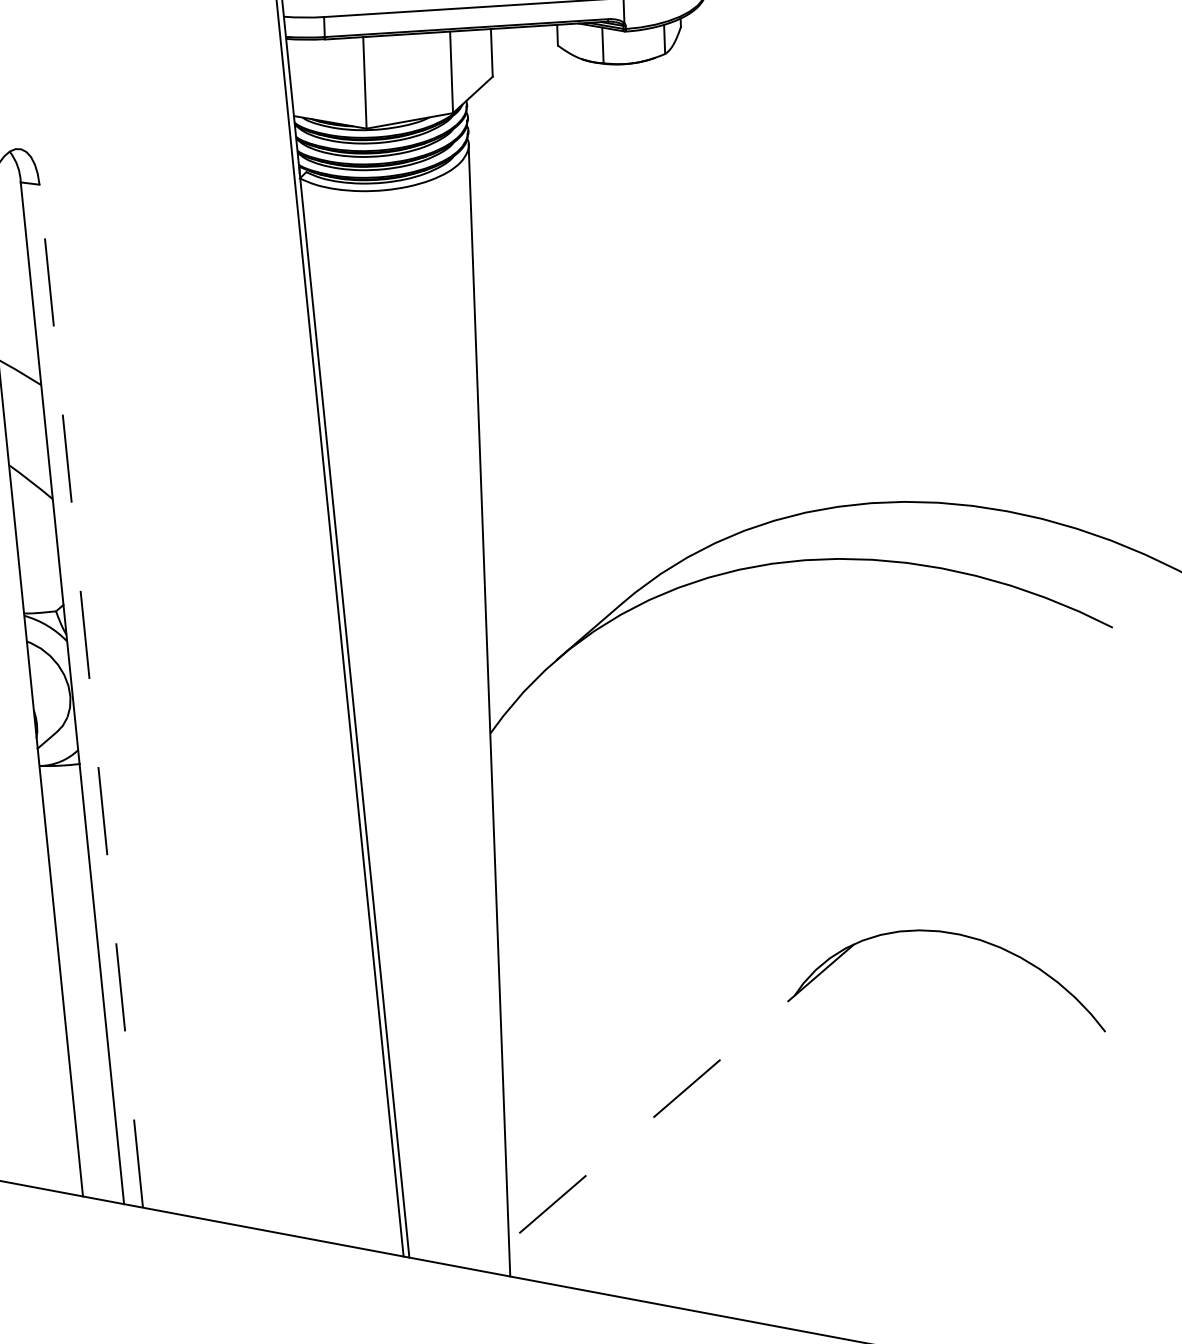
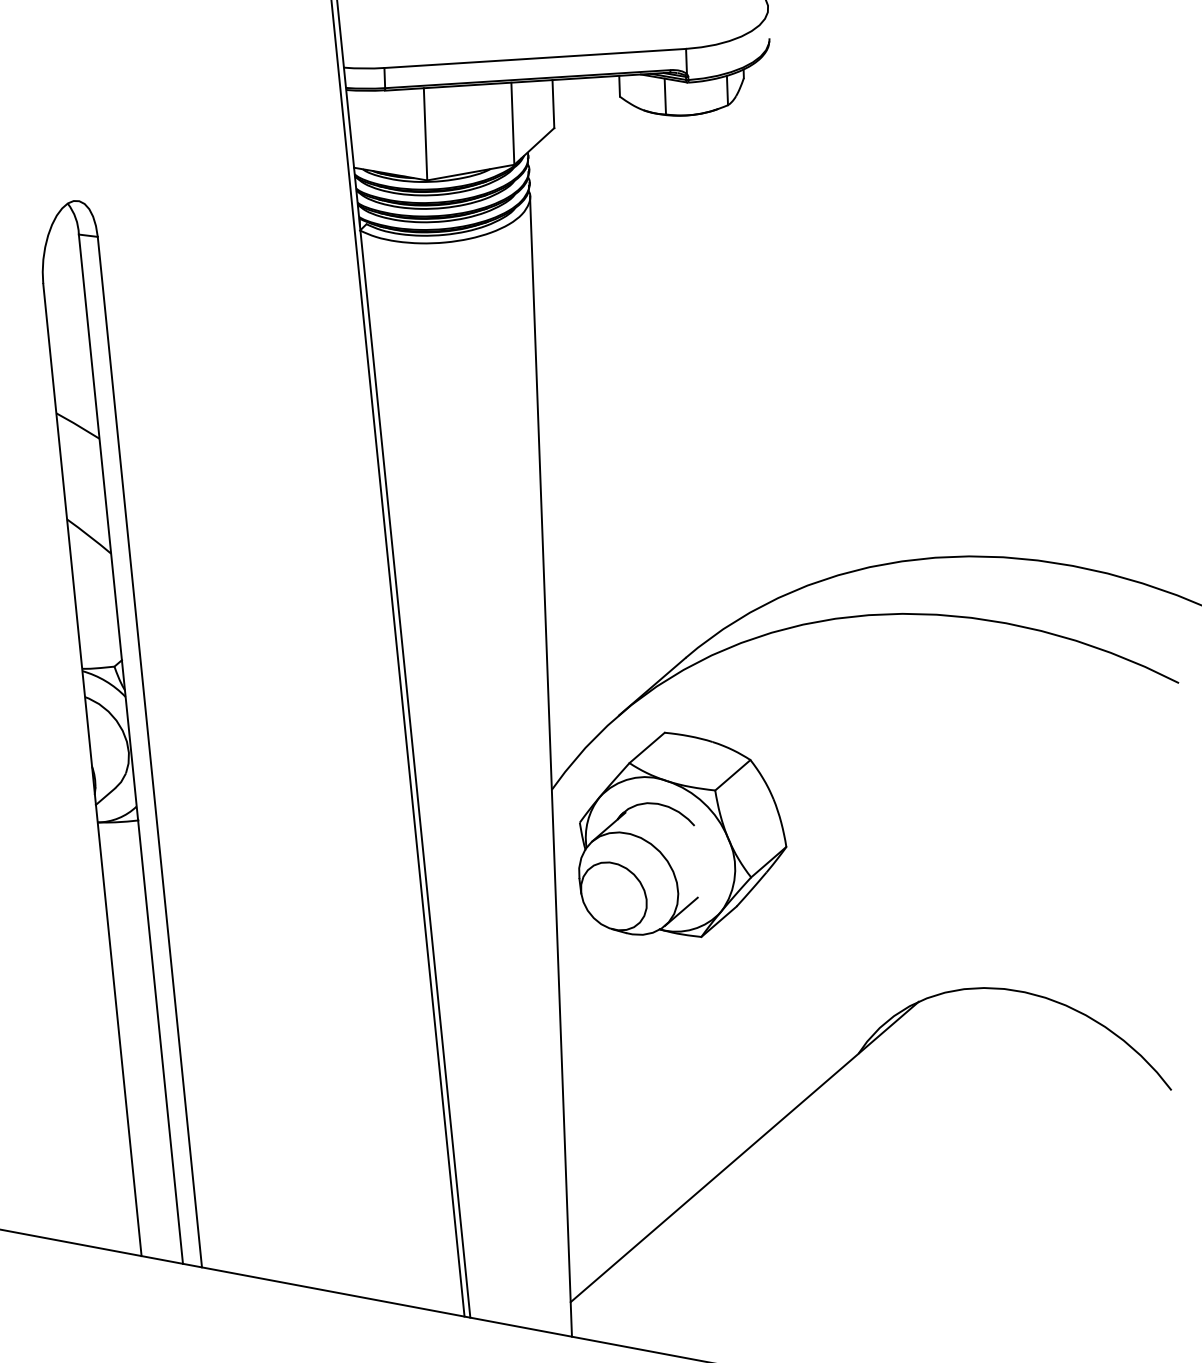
line: (90, 696) -> (149, 752), dashed -> solid
part: (619, 777) -> (682, 834), added
line: (681, 1092) -> (744, 1151), dashed -> solid

